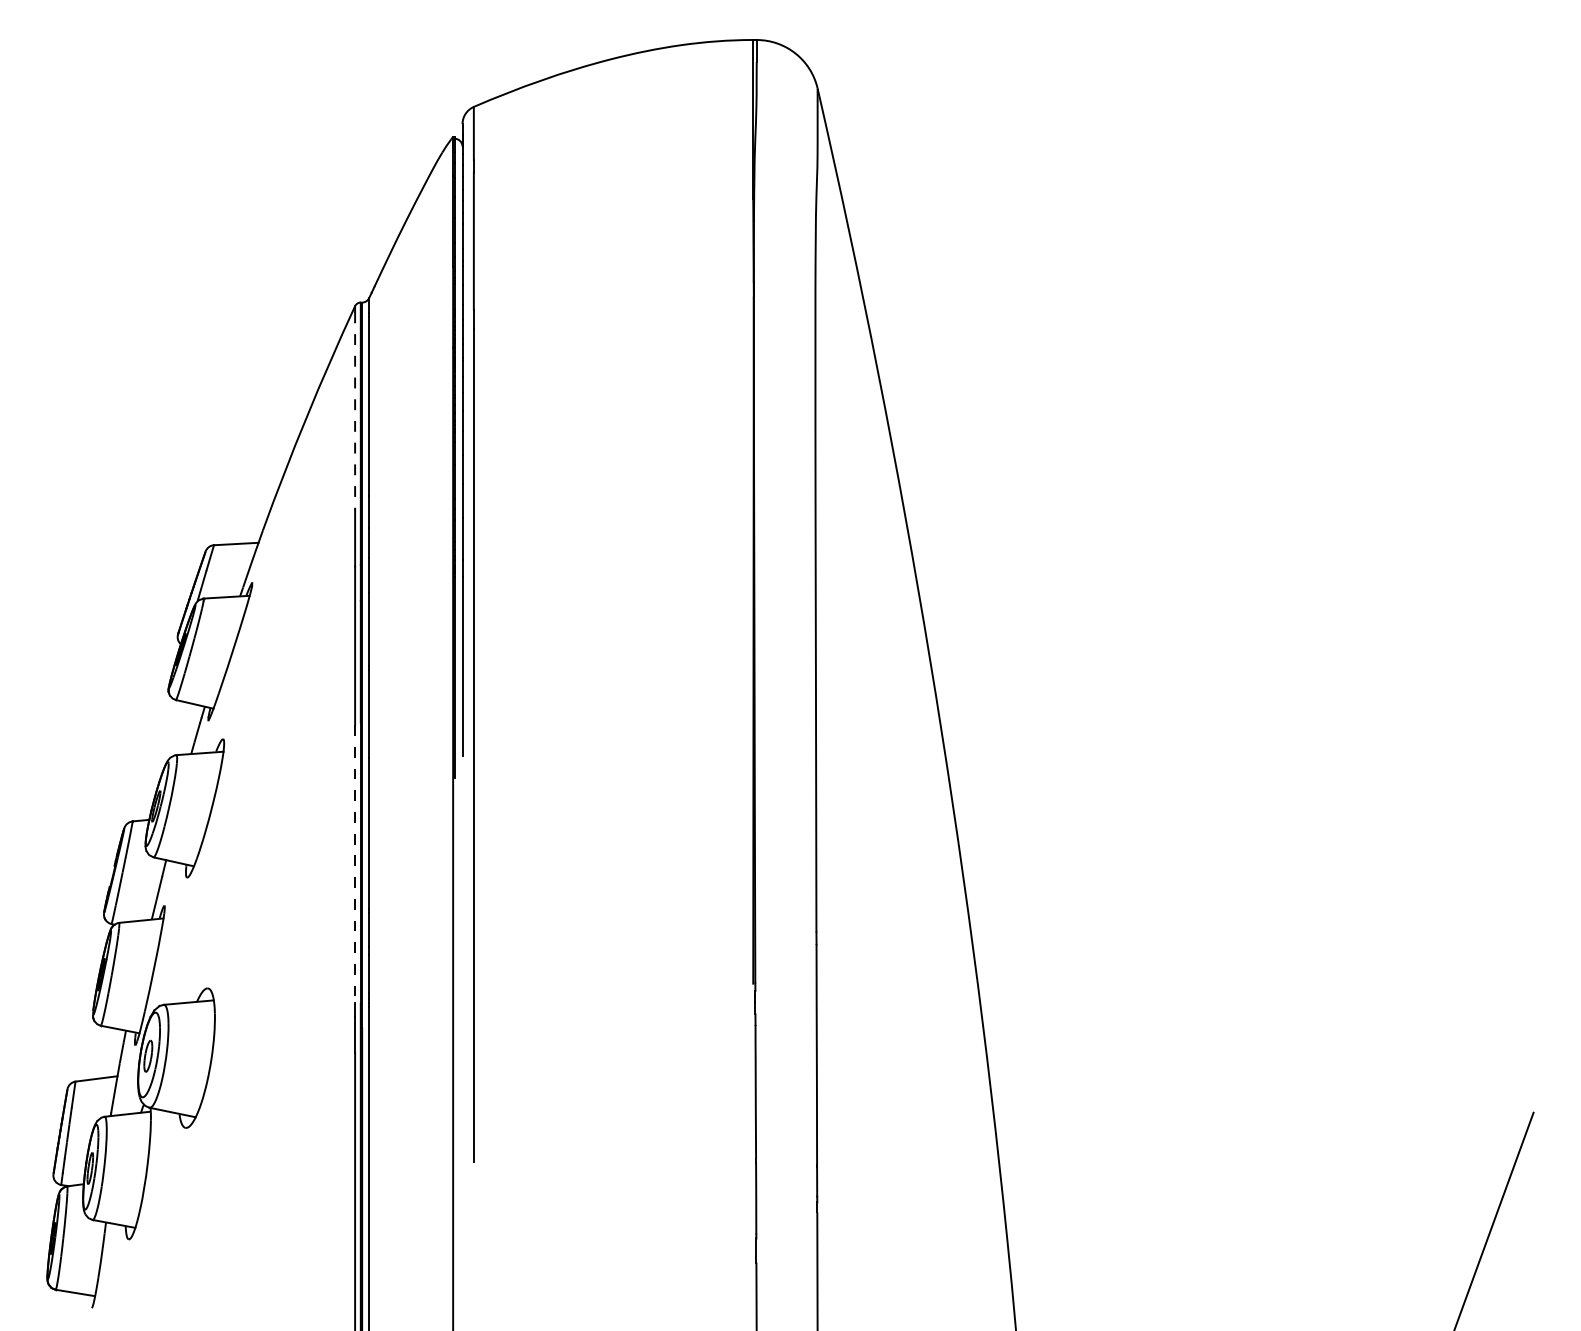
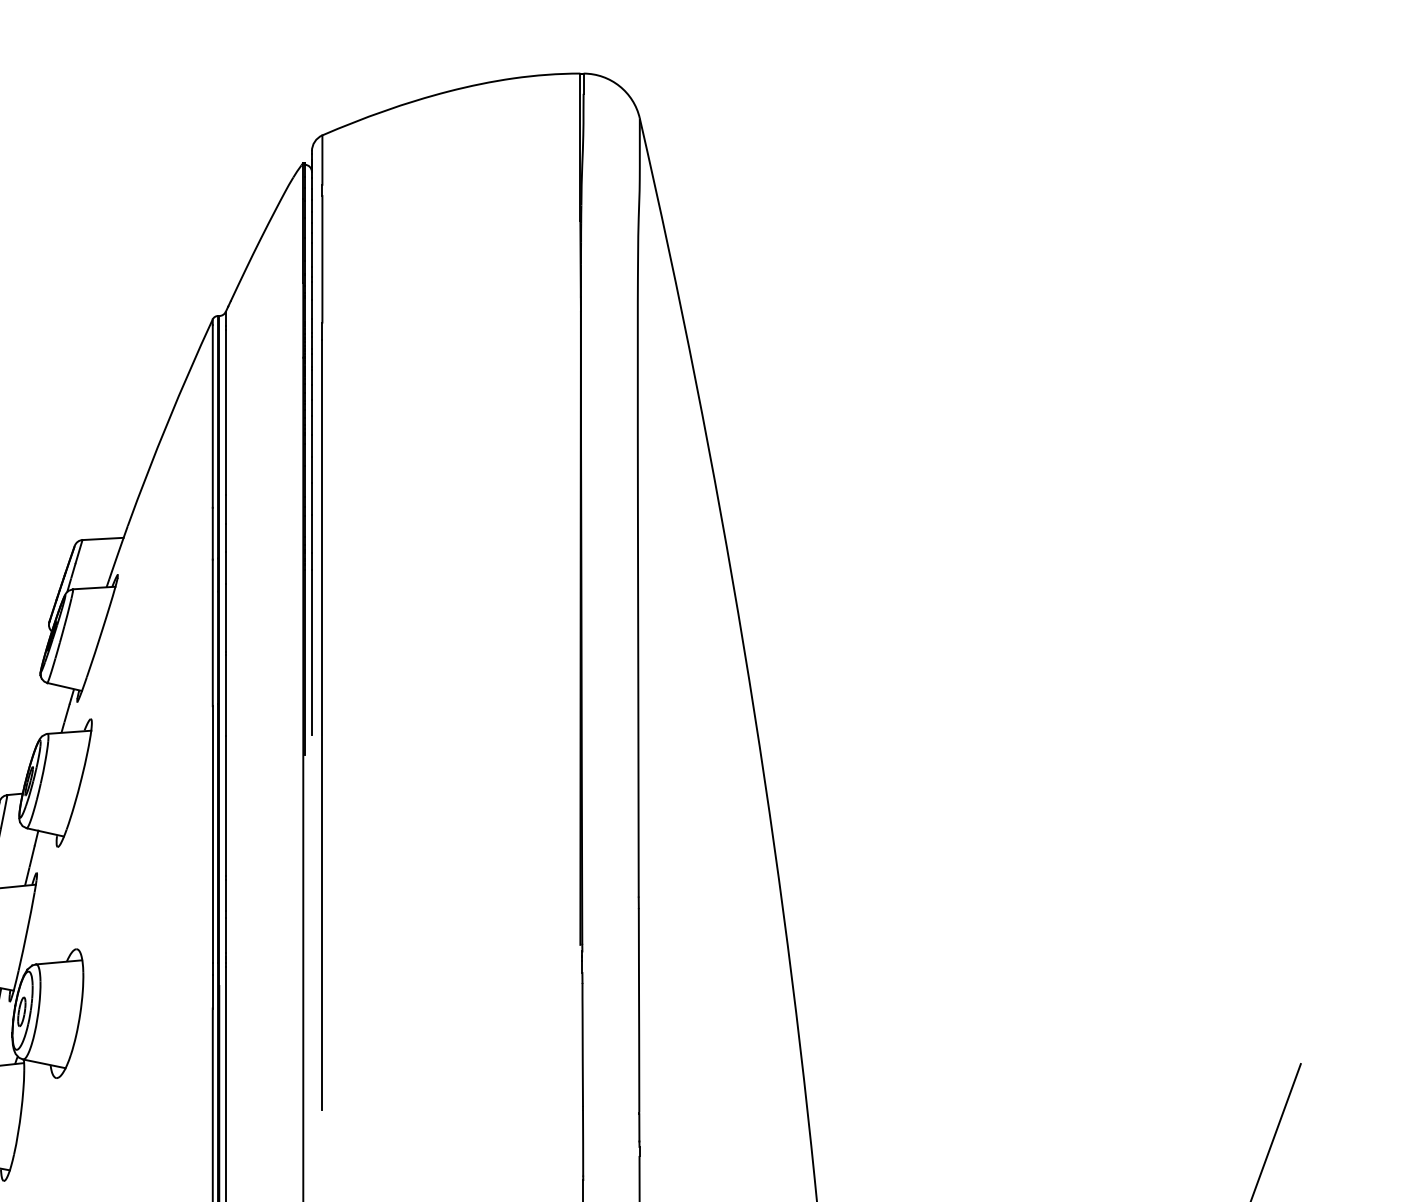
line: (355, 411) -> (213, 416), dashed -> solid
line: (355, 864) -> (213, 834), dashed -> solid

